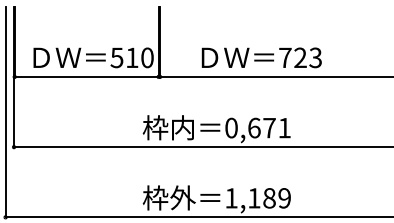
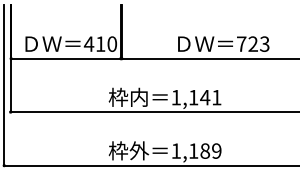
text: (116, 57) -> (88, 43), 510 -> 410
text: (261, 57) -> (223, 43), moved
text: (250, 127) -> (190, 97), 0,671 -> 1,141

